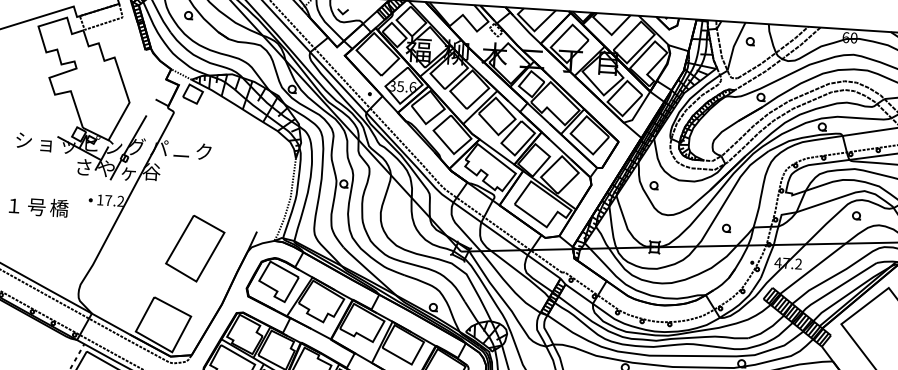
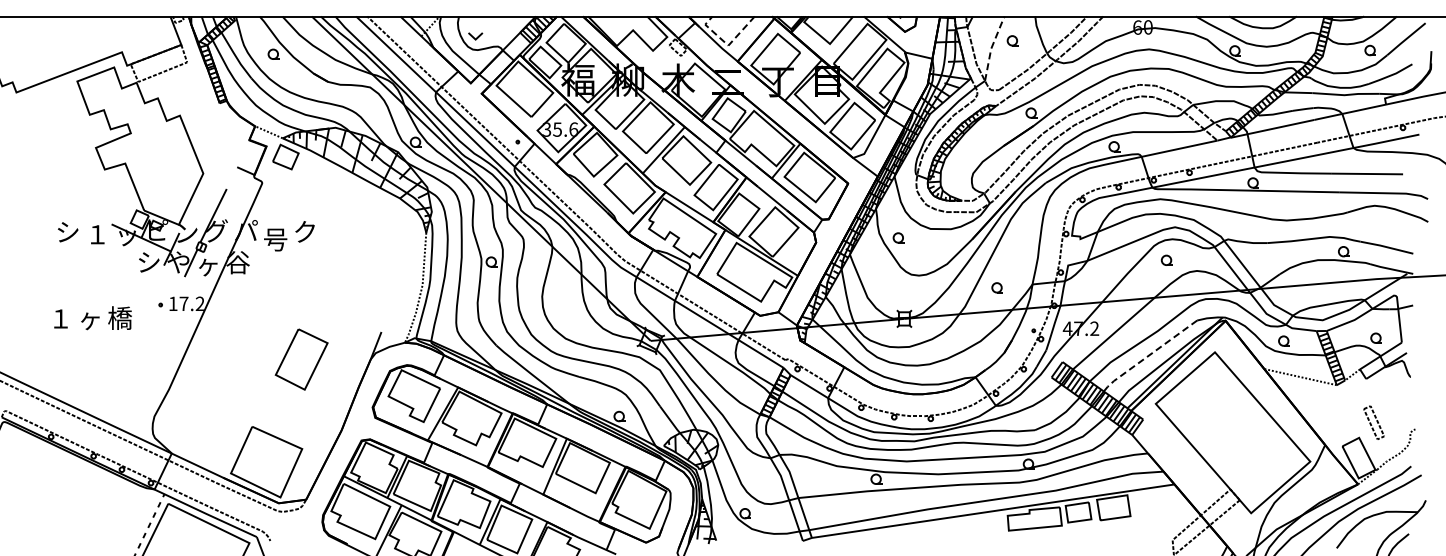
line: (533, 30) -> (726, 44), solid -> dashed
line: (734, 45) -> (991, 47), solid -> dashed
text: (46, 144) -> (97, 235), ョ -> １
text: (181, 156) -> (275, 239), ー -> 号
text: (84, 166) -> (149, 261), さ -> シ
text: (36, 207) -> (90, 318), 号 -> ヶ
part: (194, 248) -> (301, 359), size x0.7
line: (837, 287) -> (1147, 356), solid -> dashed

